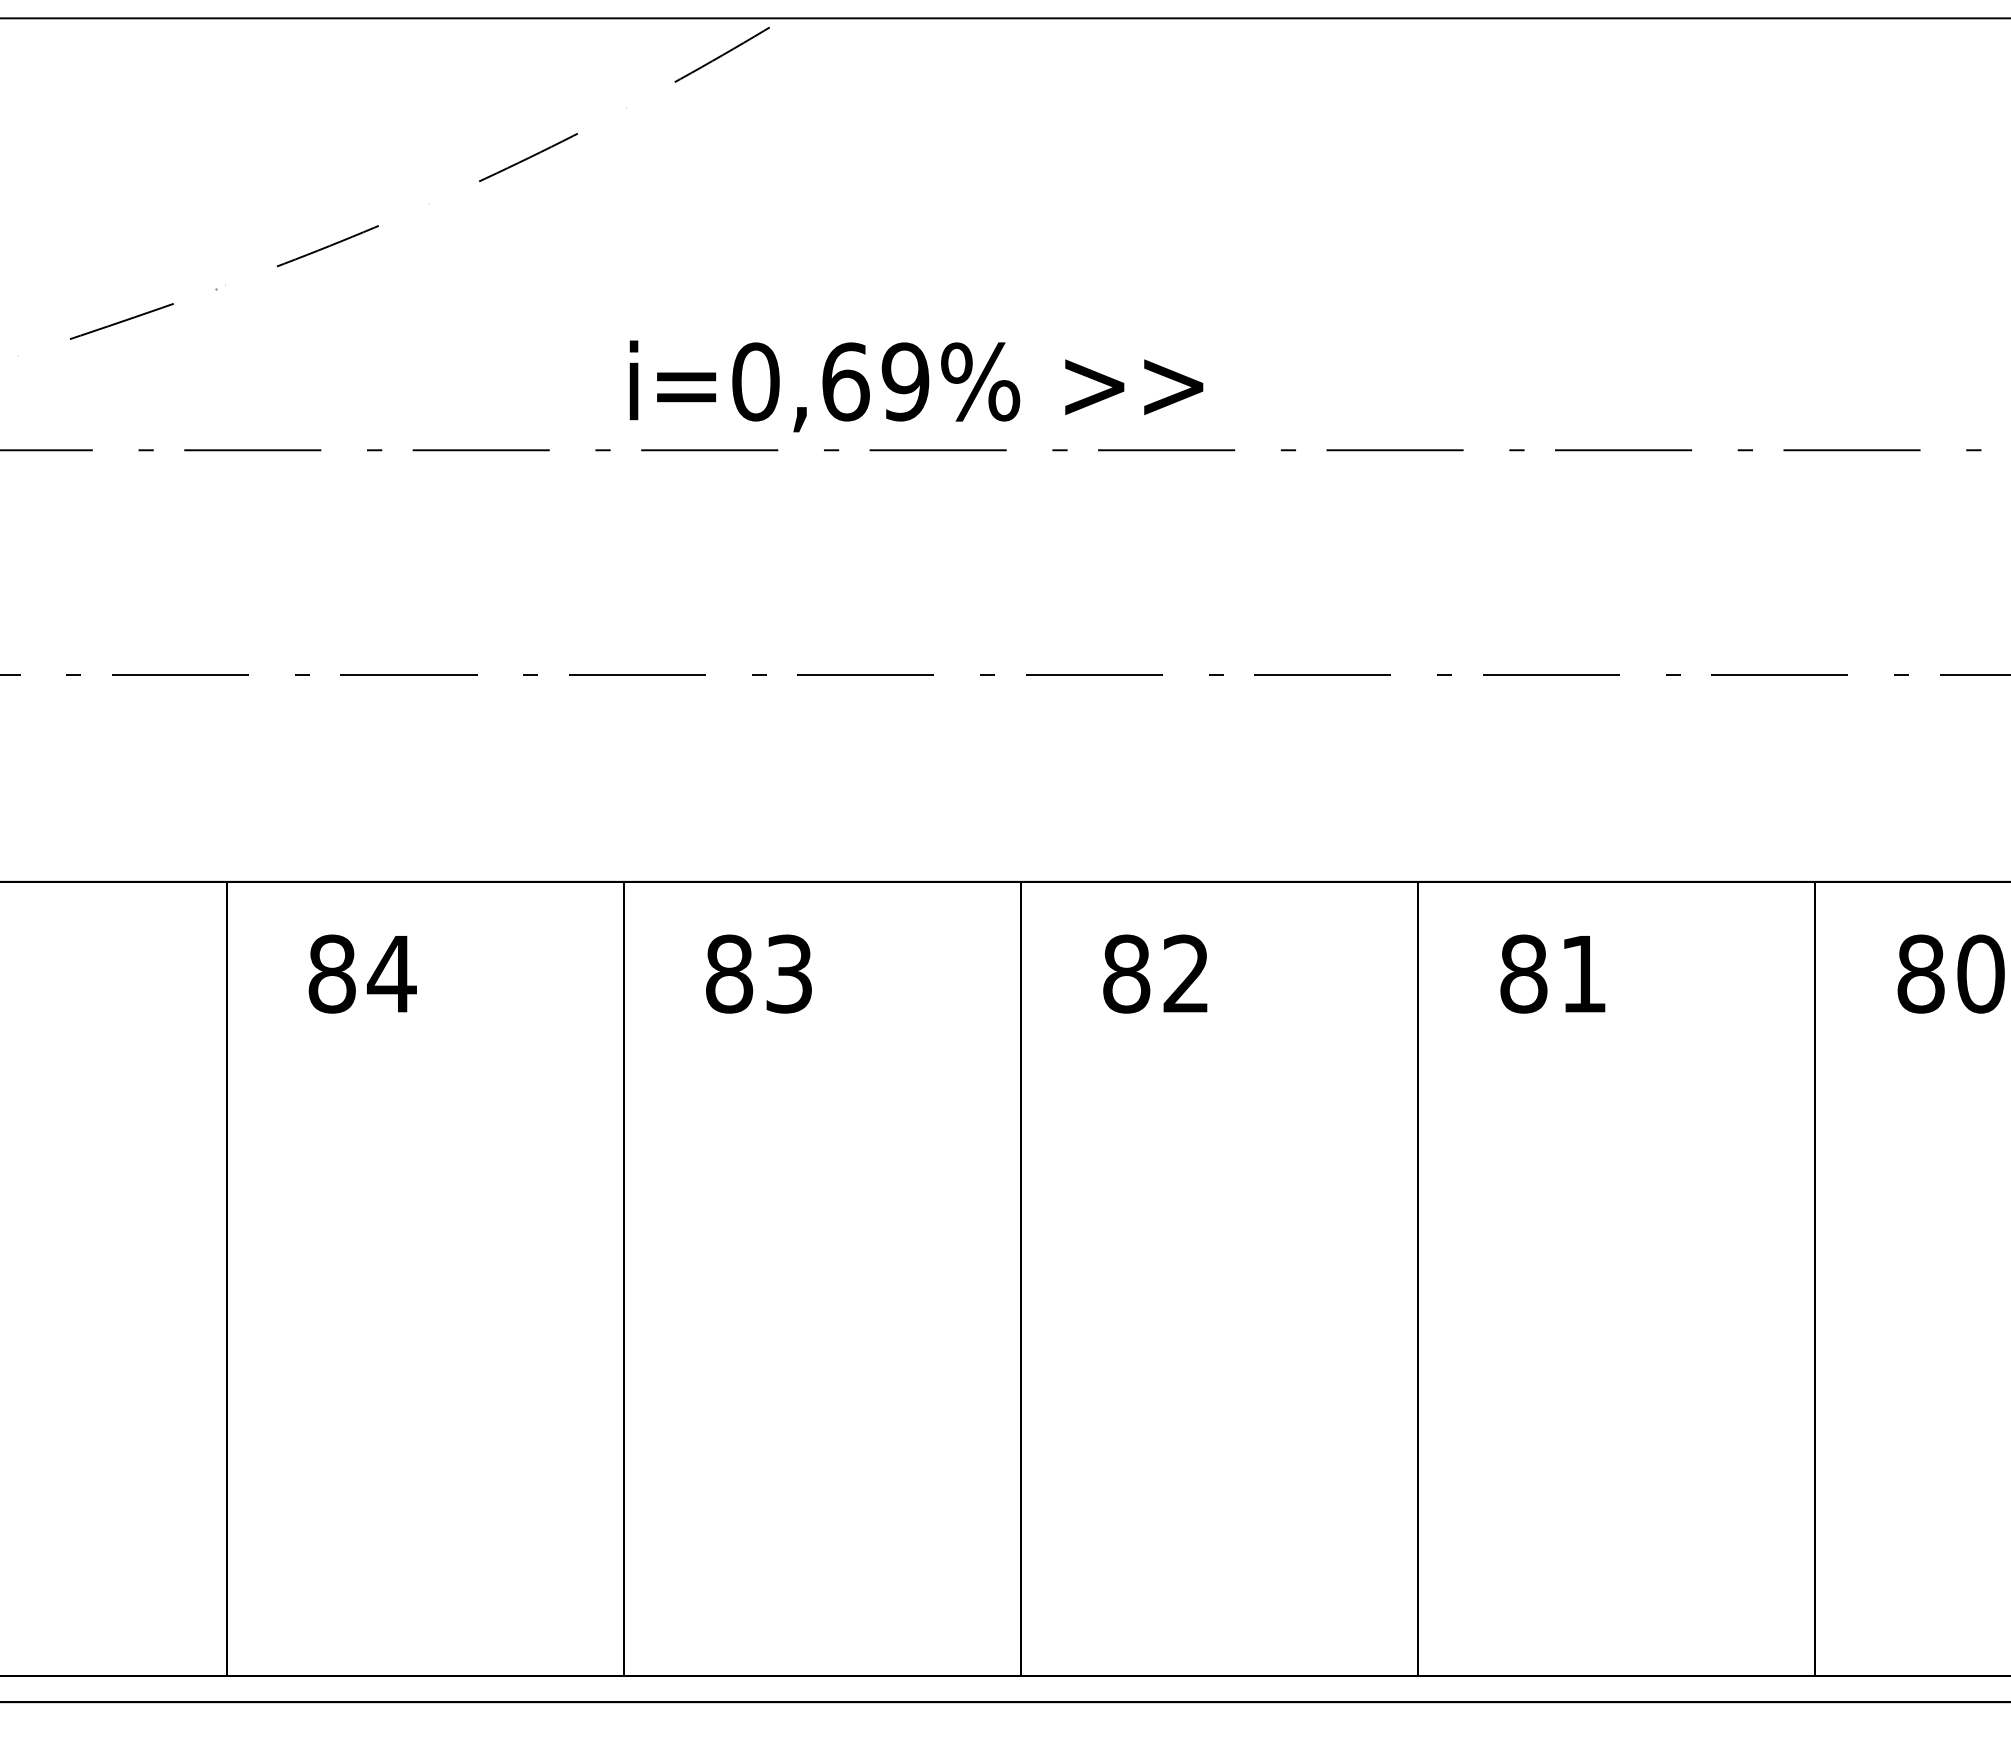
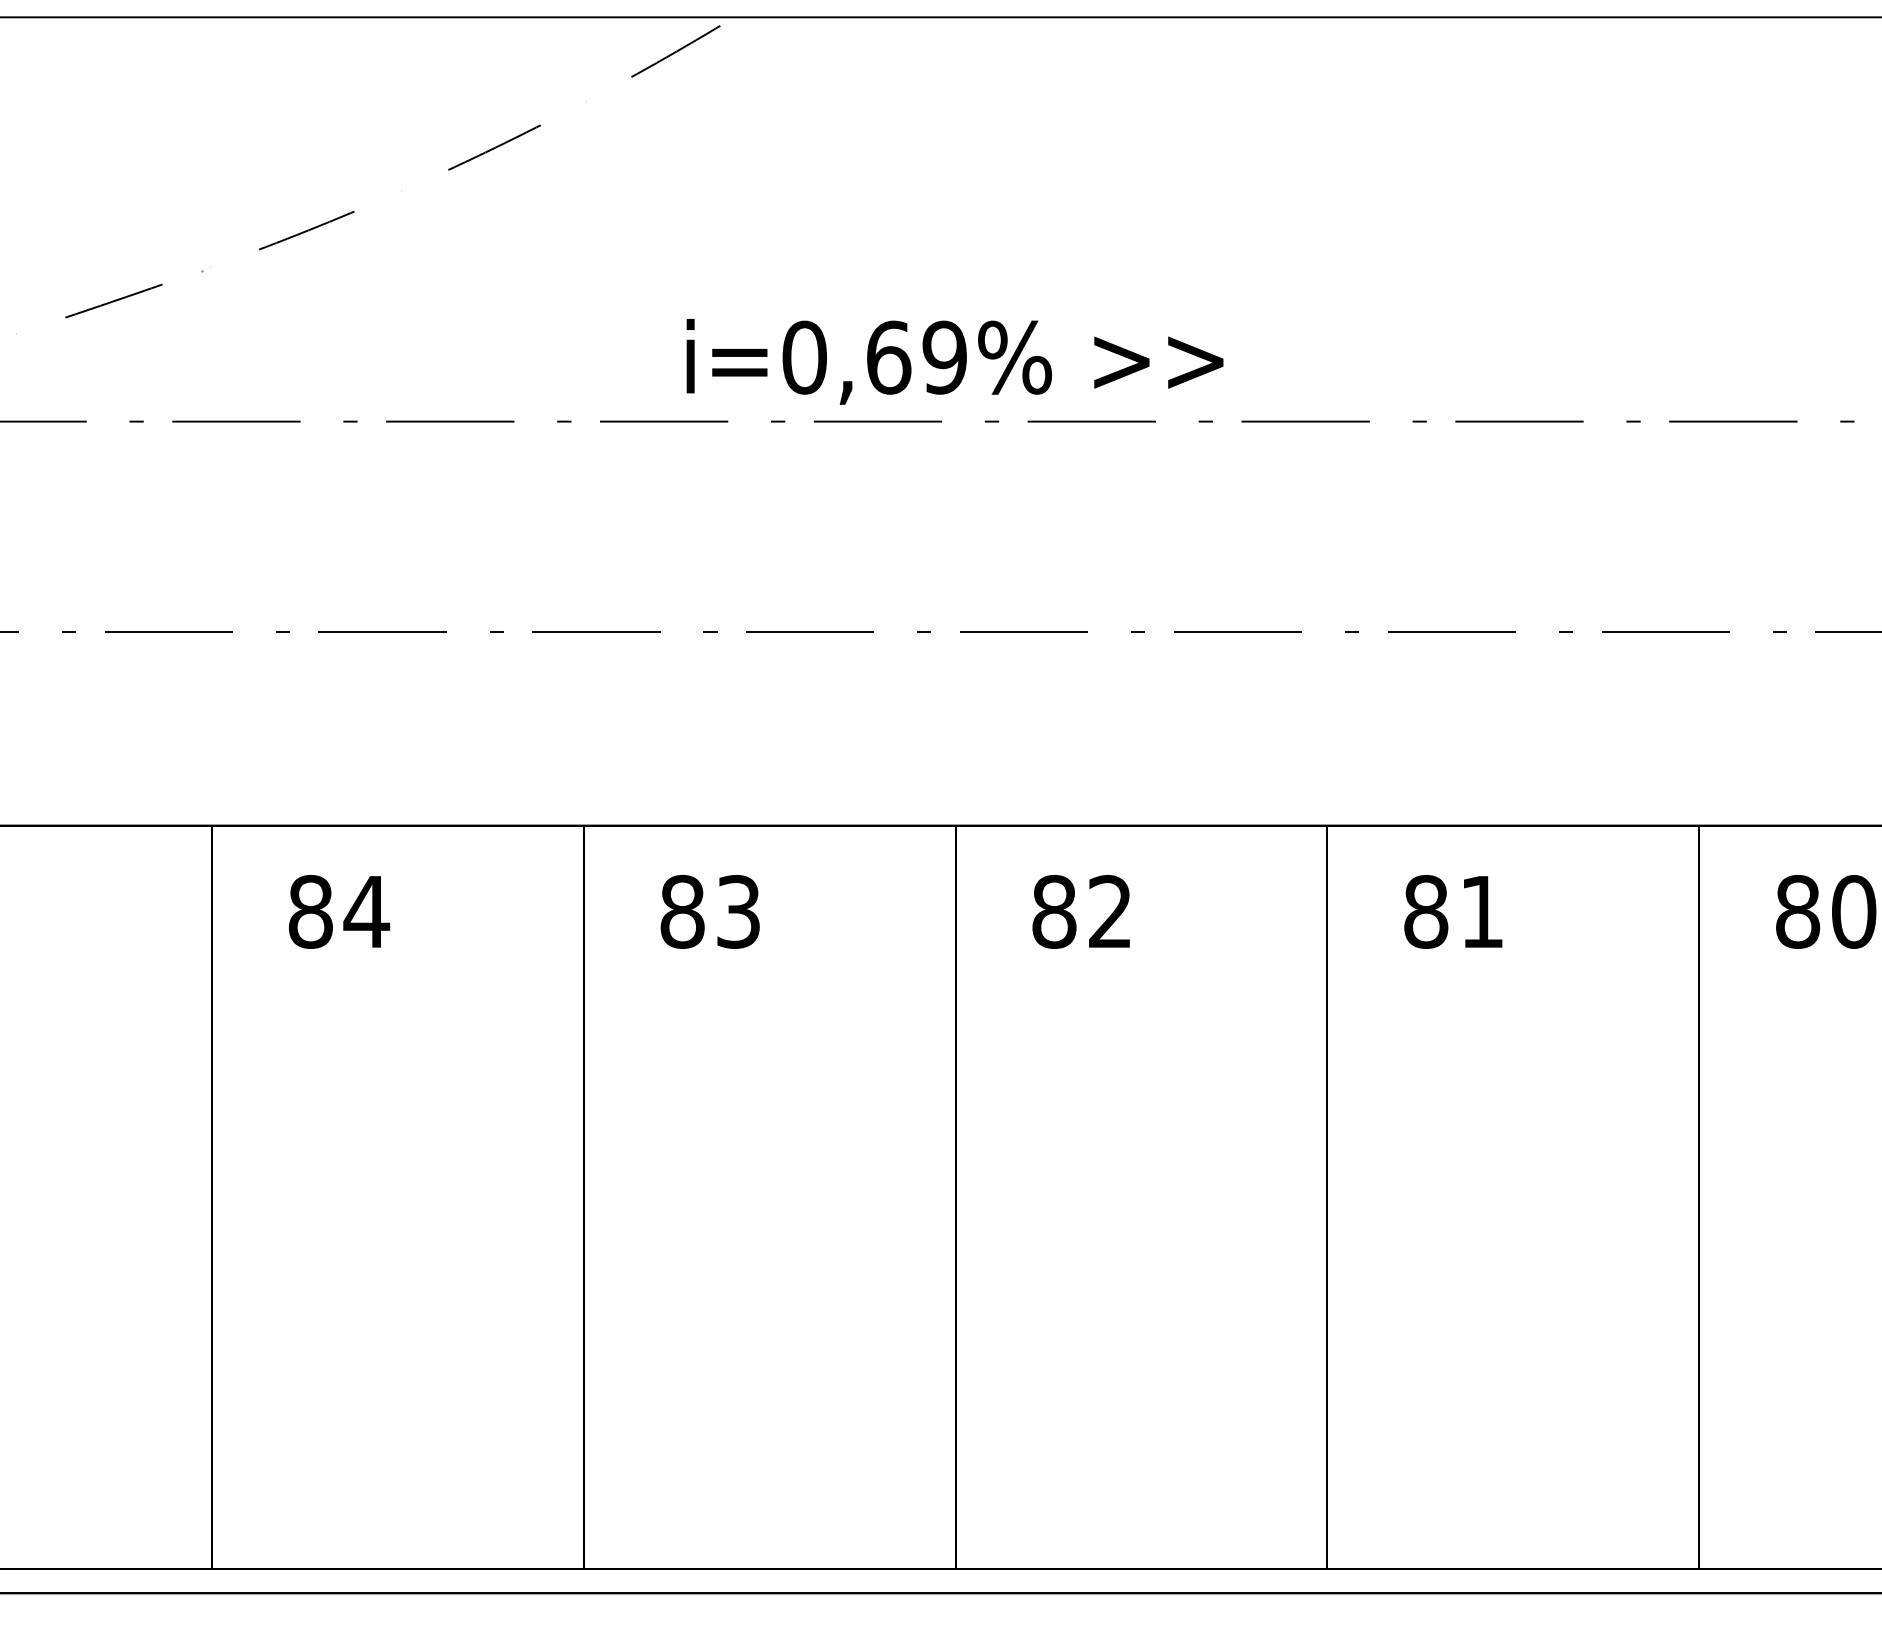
text: (916, 386) -> (955, 361), moved

